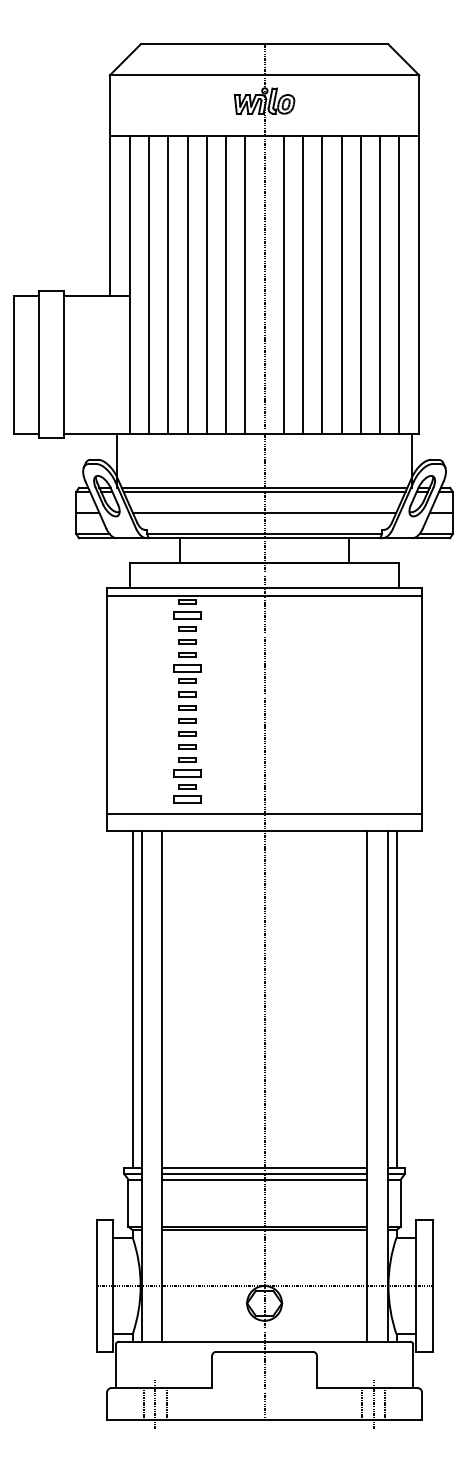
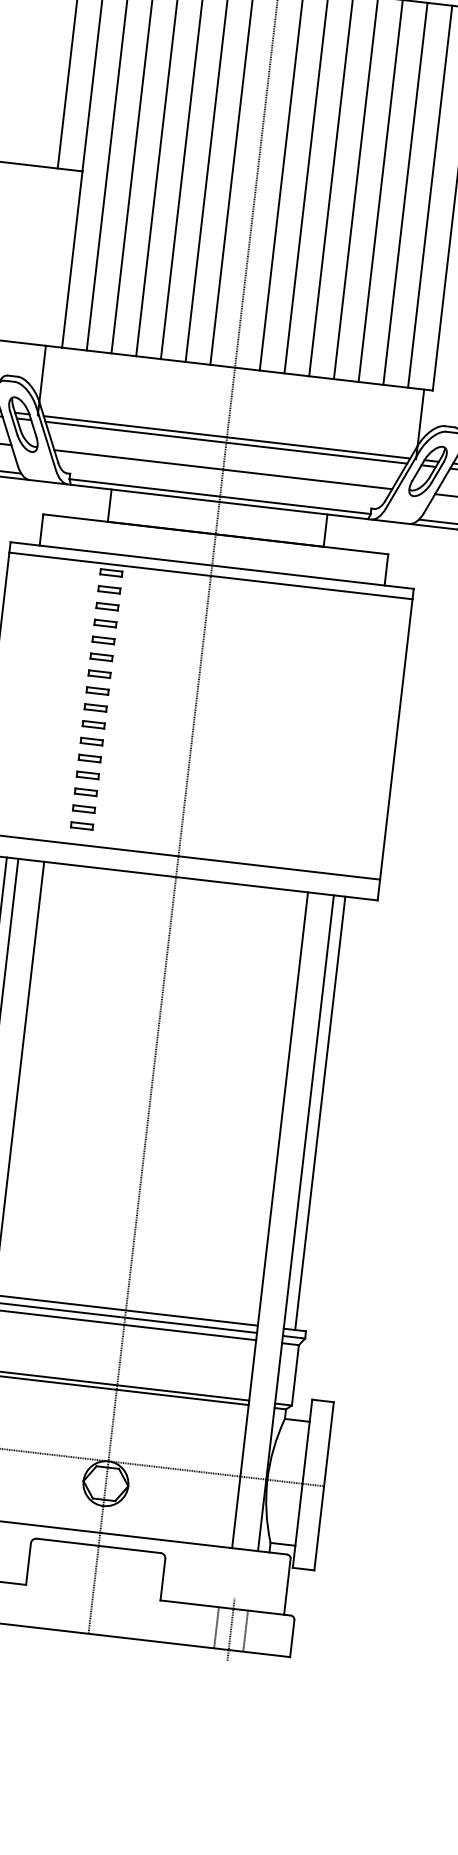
part: (187, 615) -> (109, 589), size x0.62
part: (187, 667) -> (101, 656), size x0.62
part: (187, 772) -> (85, 791), size x0.62
part: (187, 799) -> (81, 825), size x0.62

